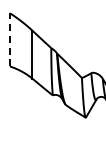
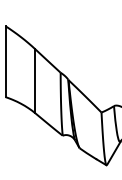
line: (10, 39) -> (6, 61), dashed -> solid

